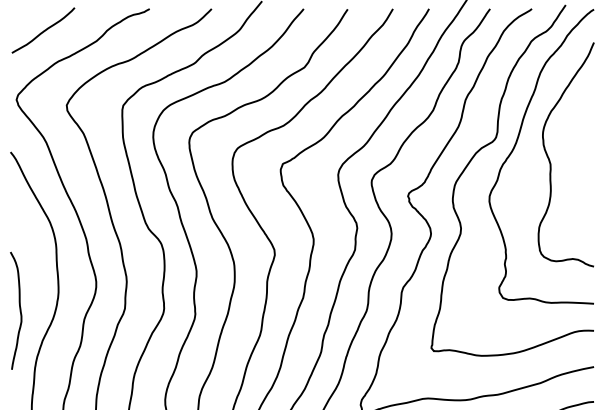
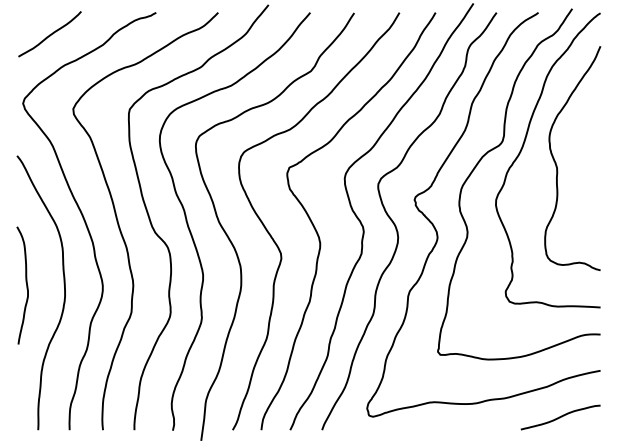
curve: (19, 310) -> (26, 285), moved

